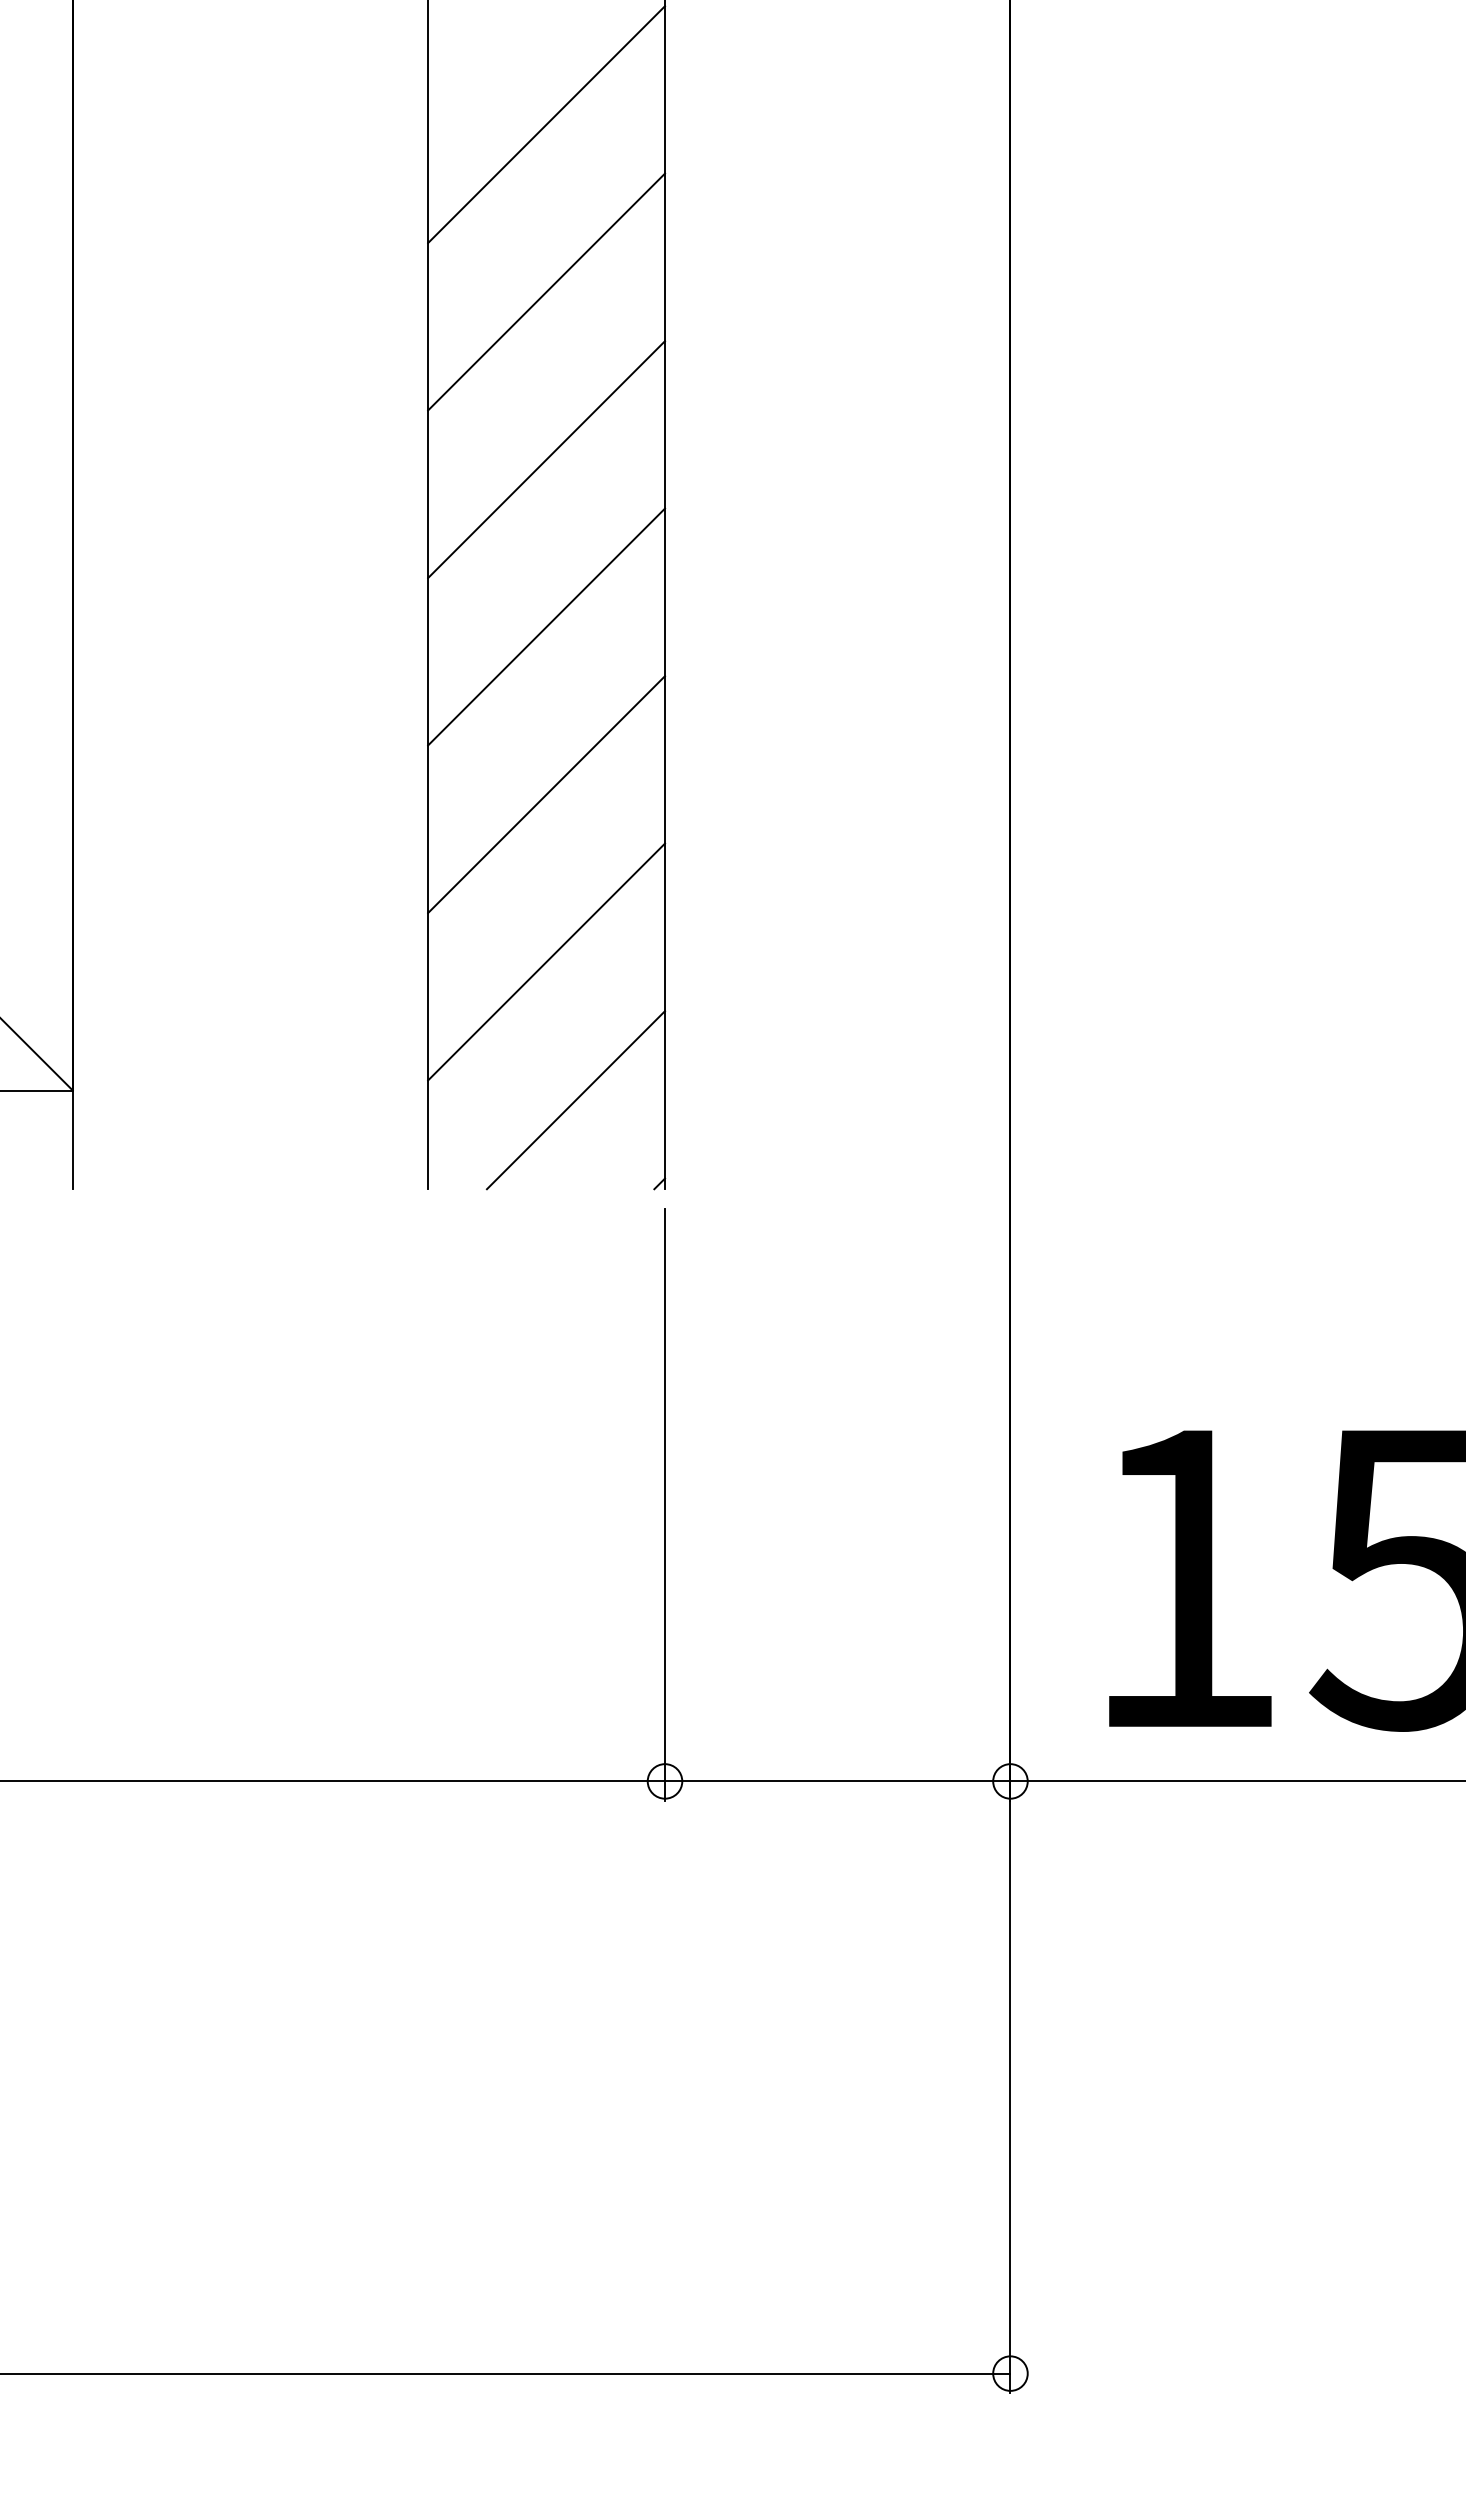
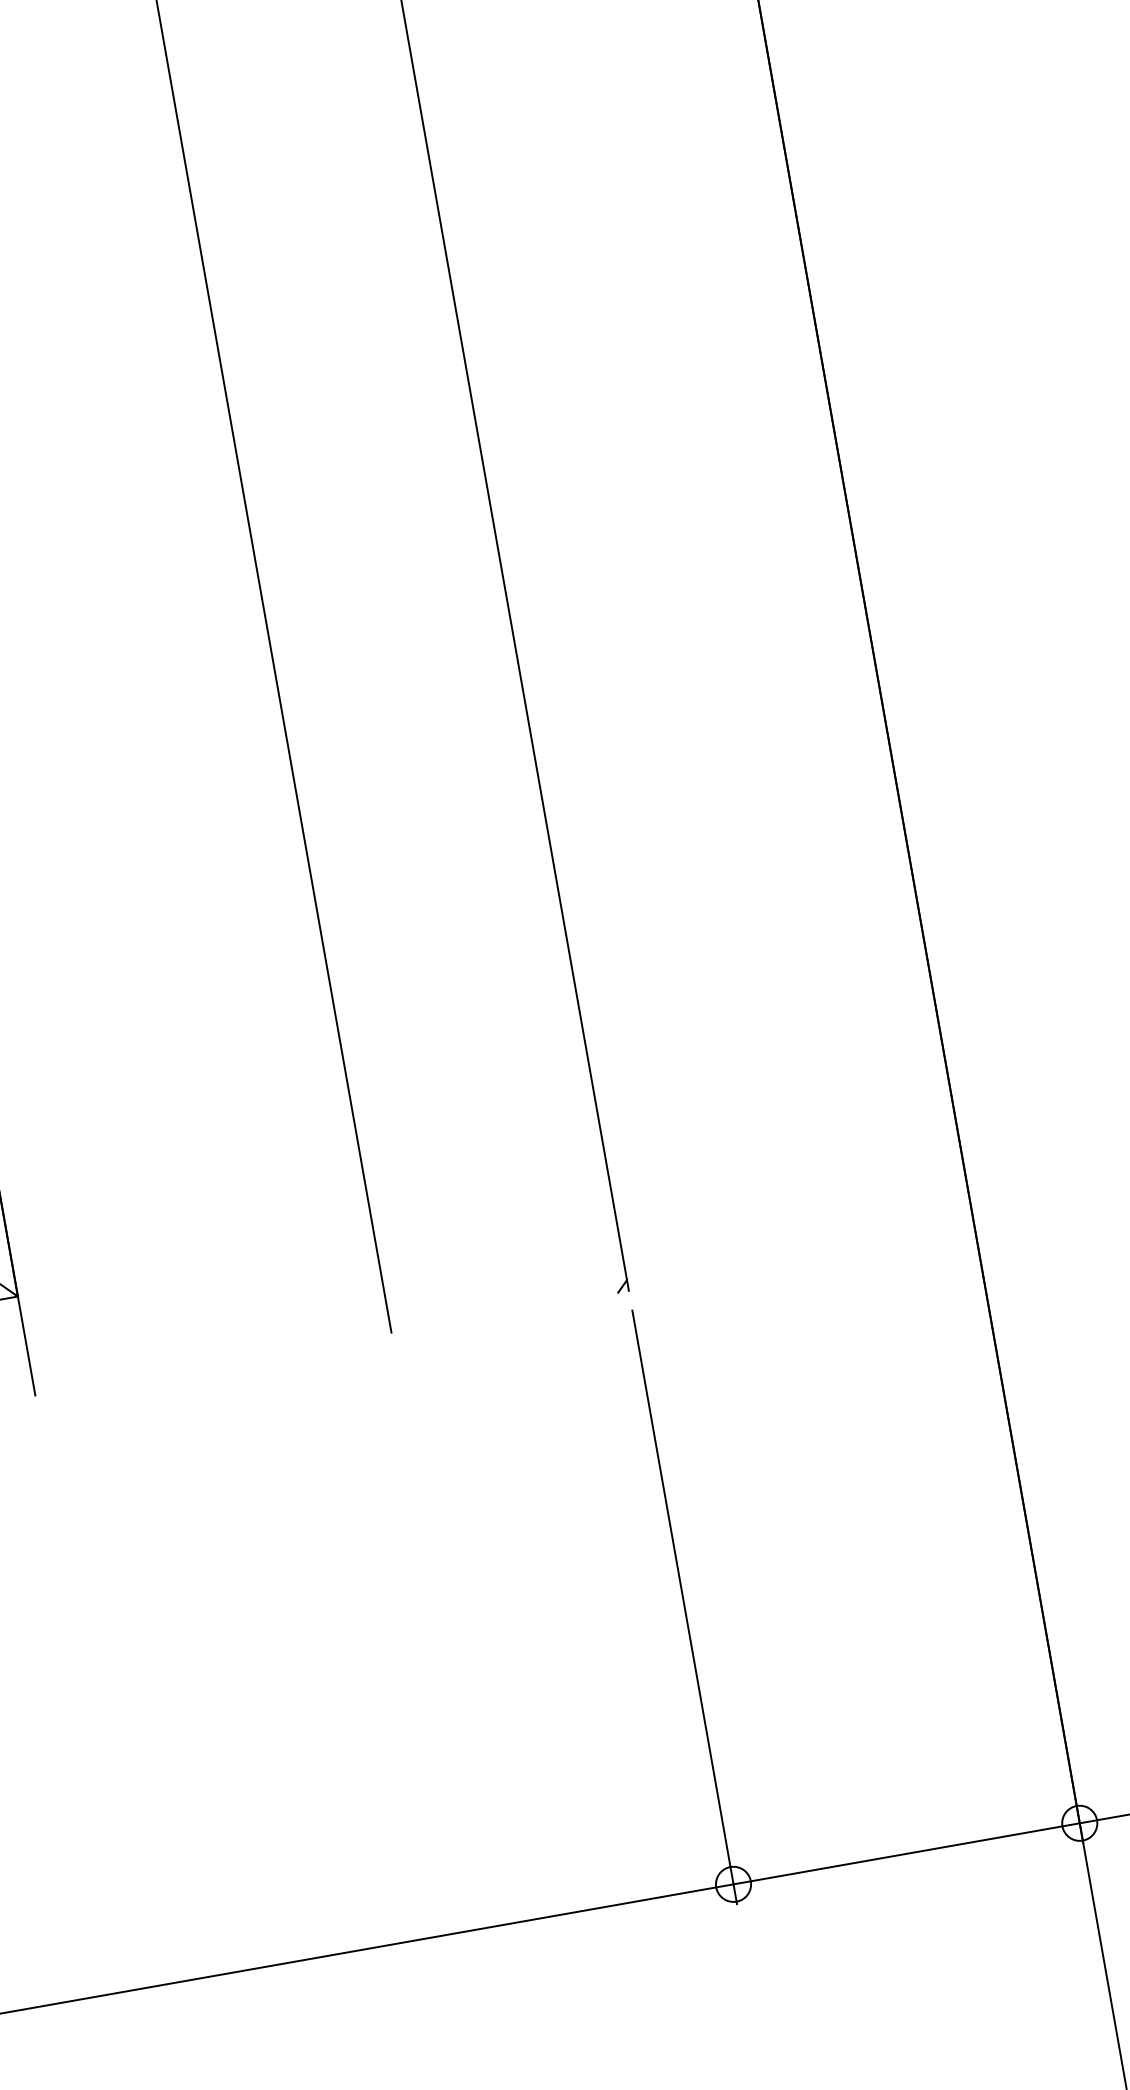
line: (546, 124) -> (321, 244), removed
line: (546, 291) -> (351, 412), removed
line: (546, 459) -> (381, 580), removed
line: (546, 626) -> (410, 747), removed
line: (546, 794) -> (440, 916), removed
line: (546, 961) -> (469, 1083), removed
line: (575, 1100) -> (523, 1217), removed

